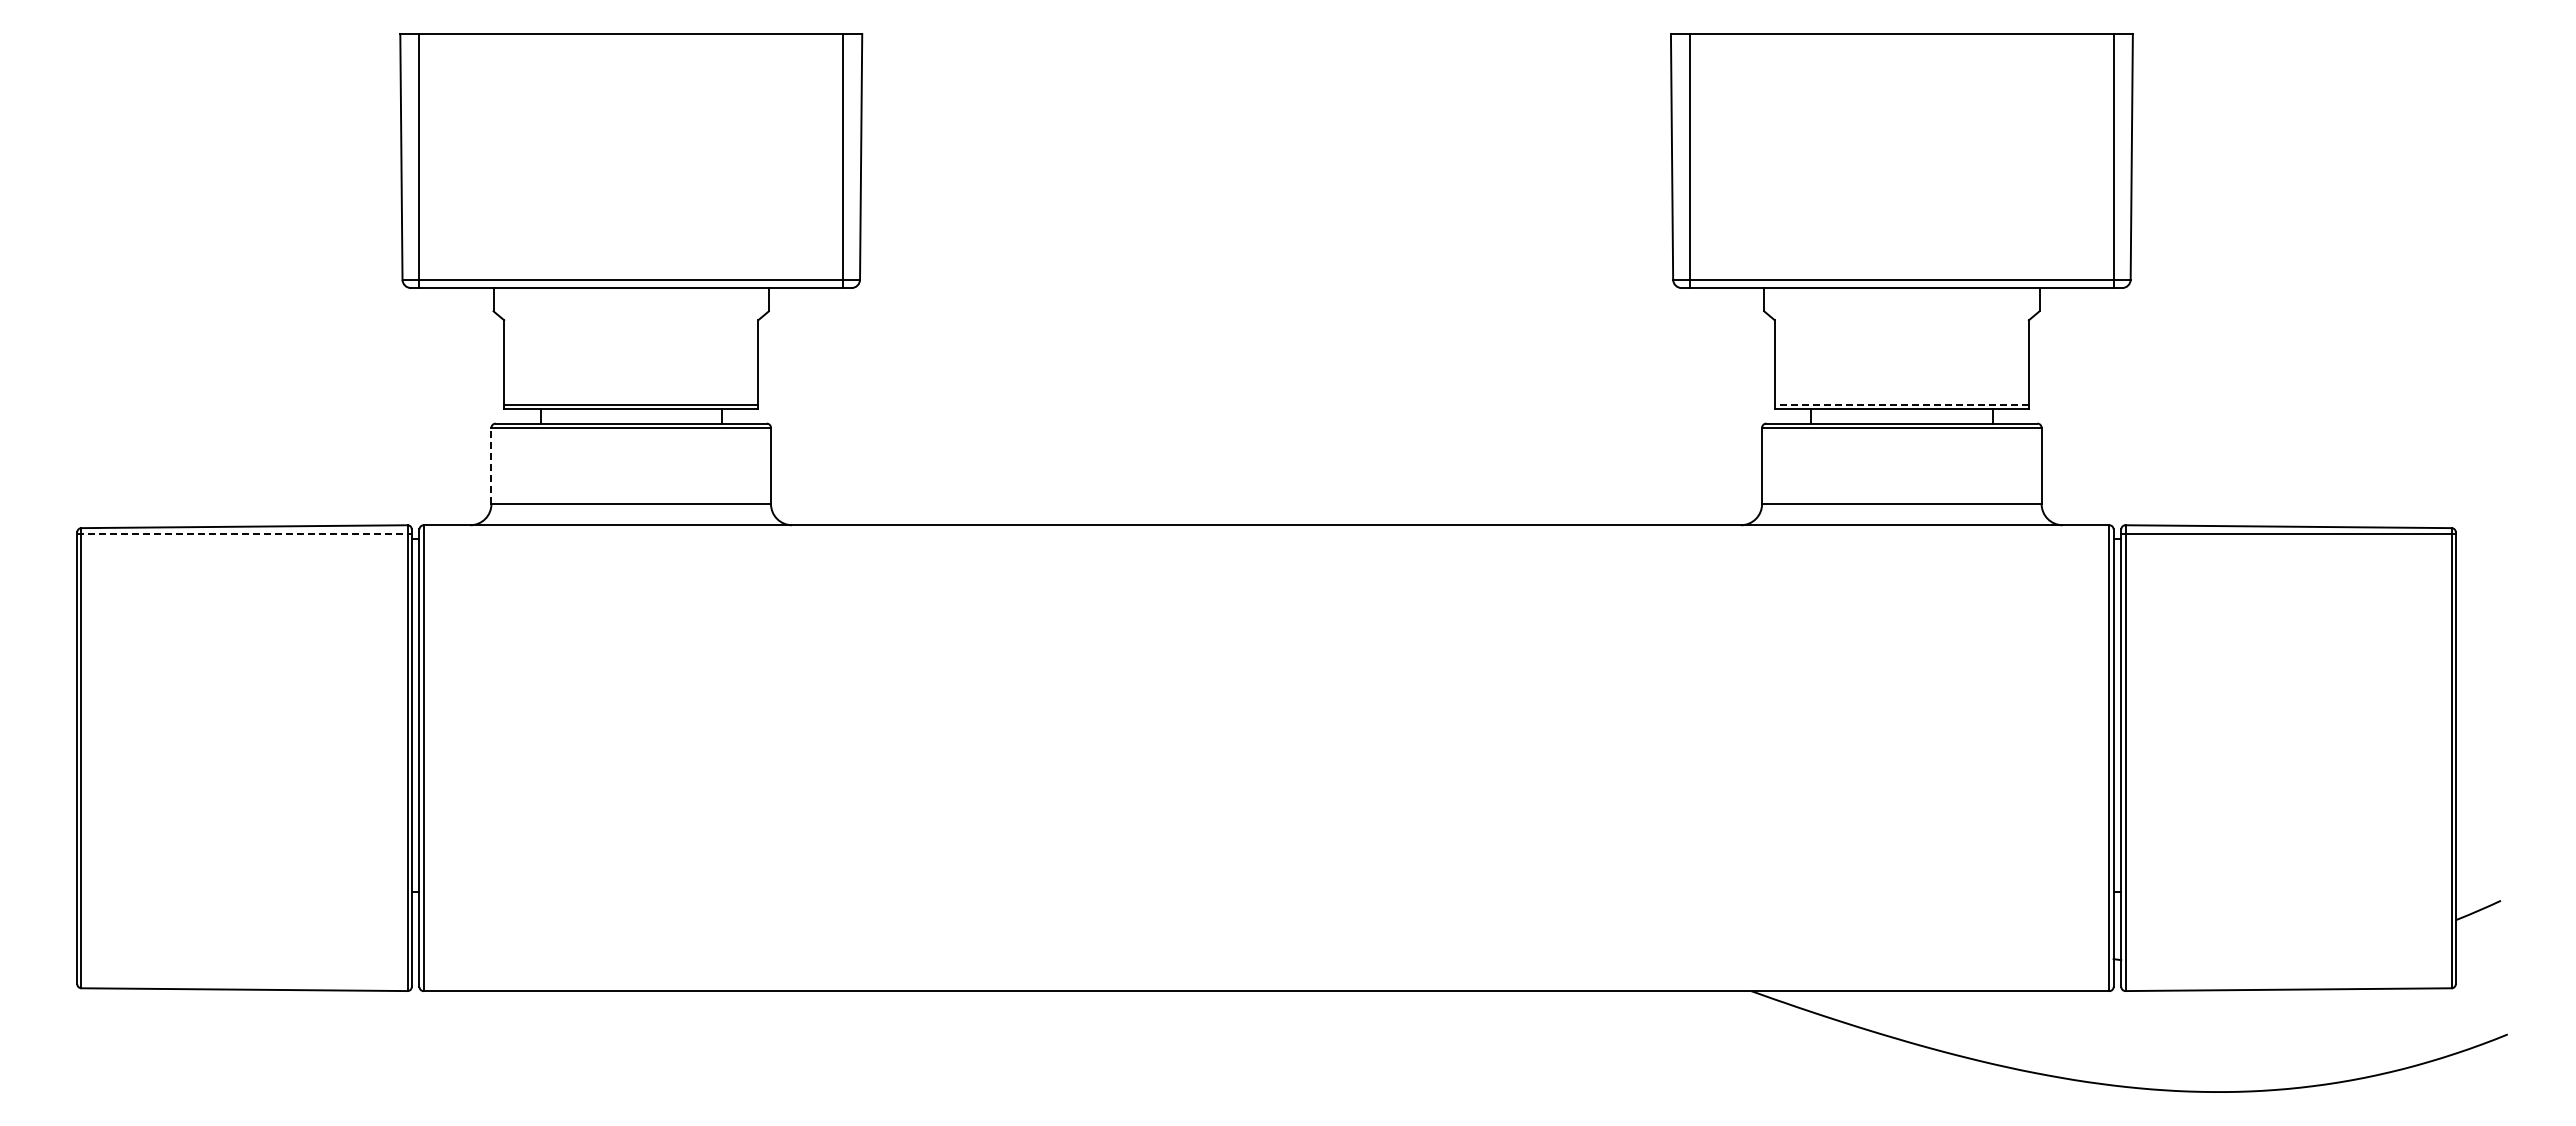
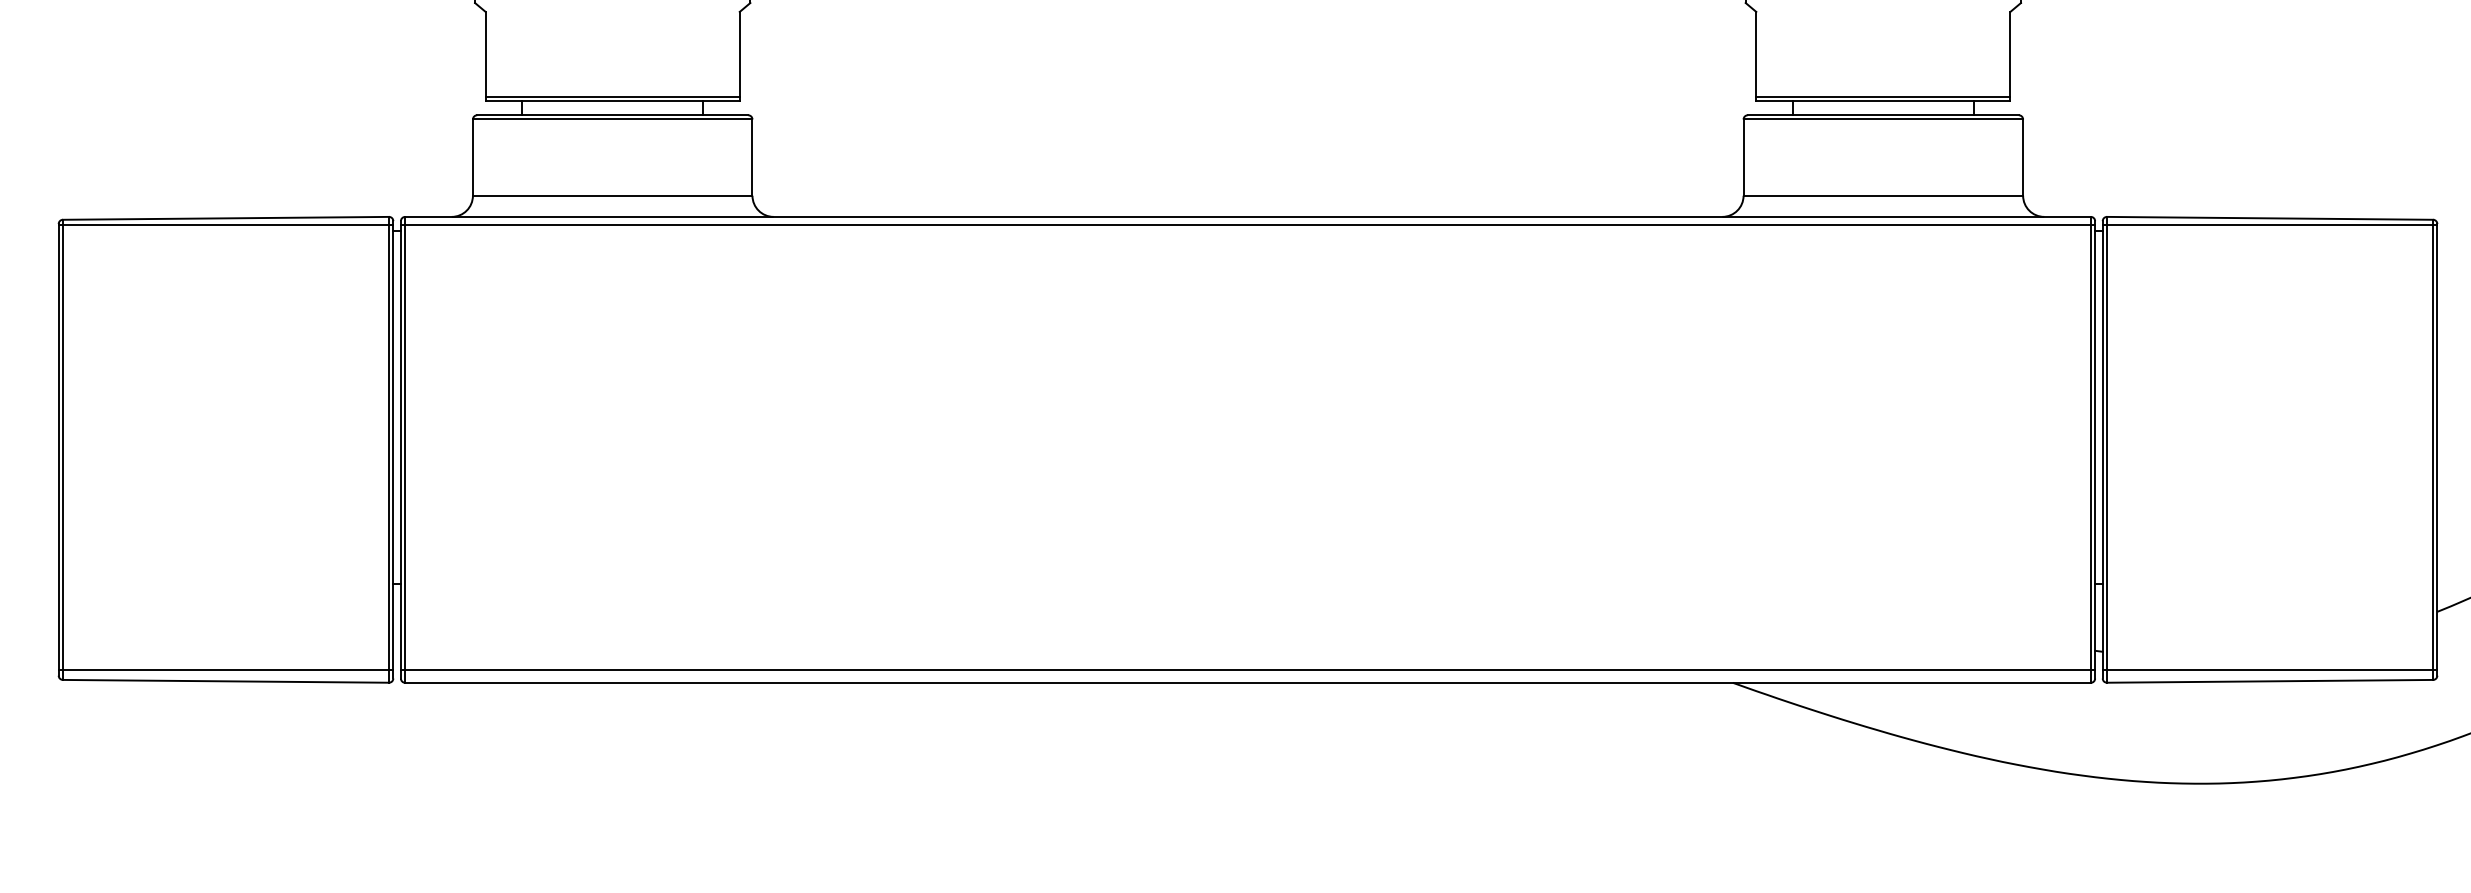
line: (1901, 404) -> (1882, 96), dashed -> solid
line: (491, 465) -> (472, 157), dashed -> solid
line: (245, 533) -> (226, 225), dashed -> solid
line: (1266, 533) -> (1247, 225), added
line: (244, 978) -> (225, 670), added
line: (1266, 978) -> (1247, 670), added
line: (2288, 978) -> (2269, 670), added

